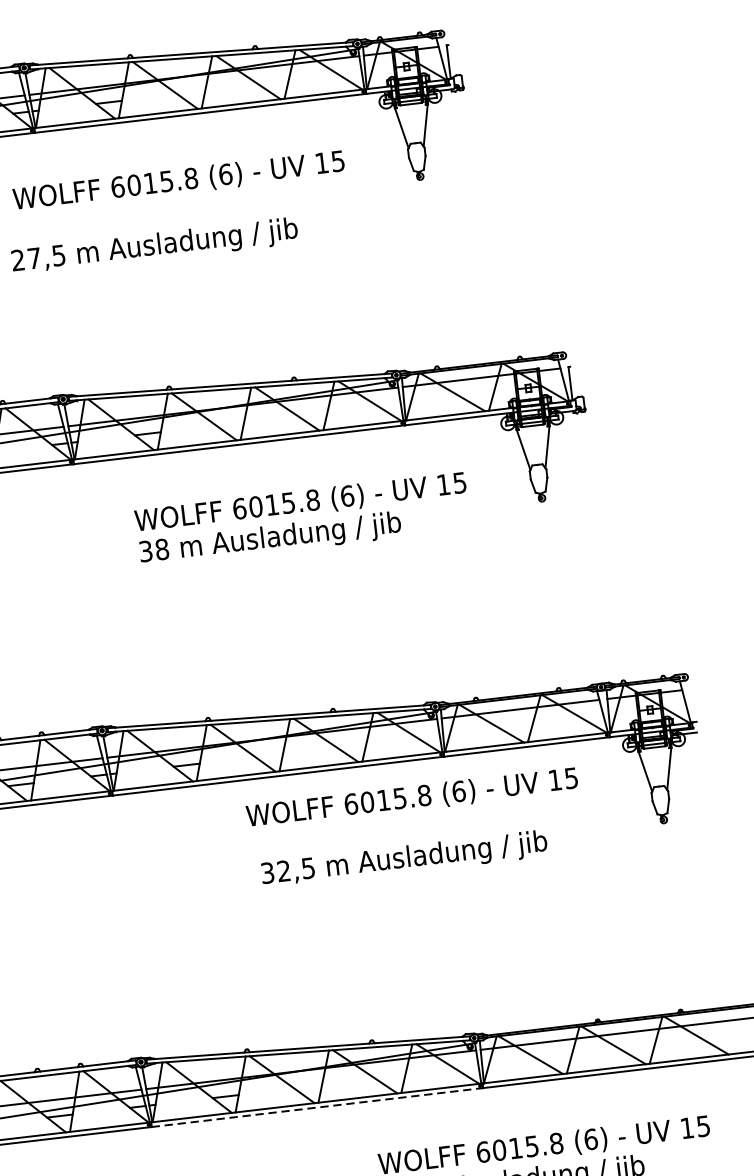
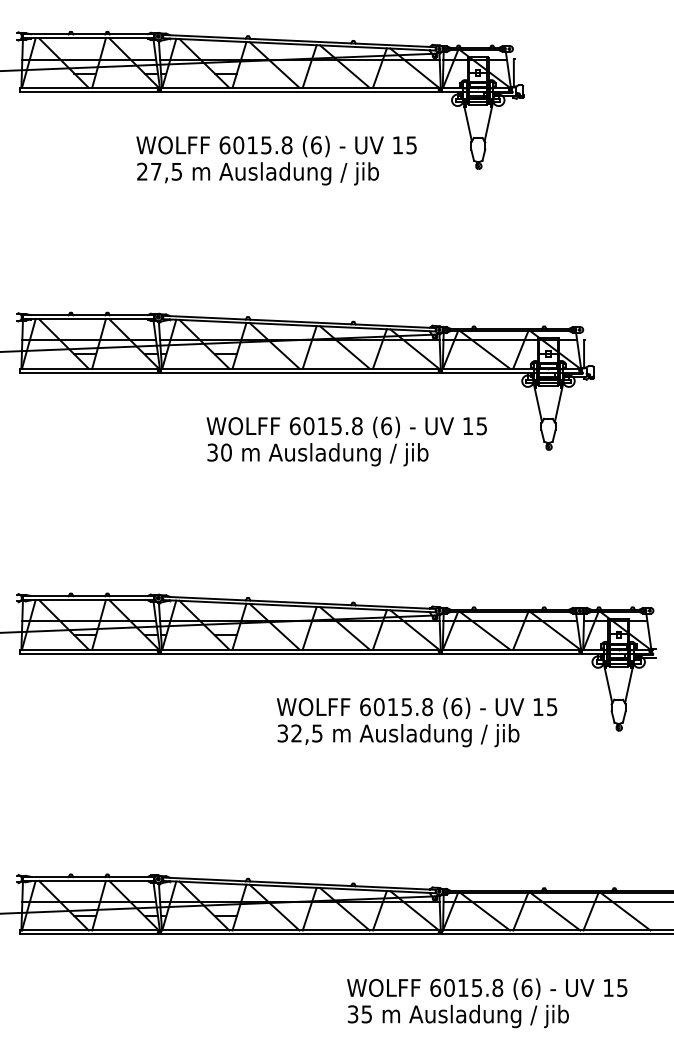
text: (154, 246) -> (257, 173), moved
text: (162, 549) -> (226, 452), 38 -> 30
text: (412, 797) -> (417, 707), moved
line: (317, 1107) -> (301, 934), dashed -> solid

